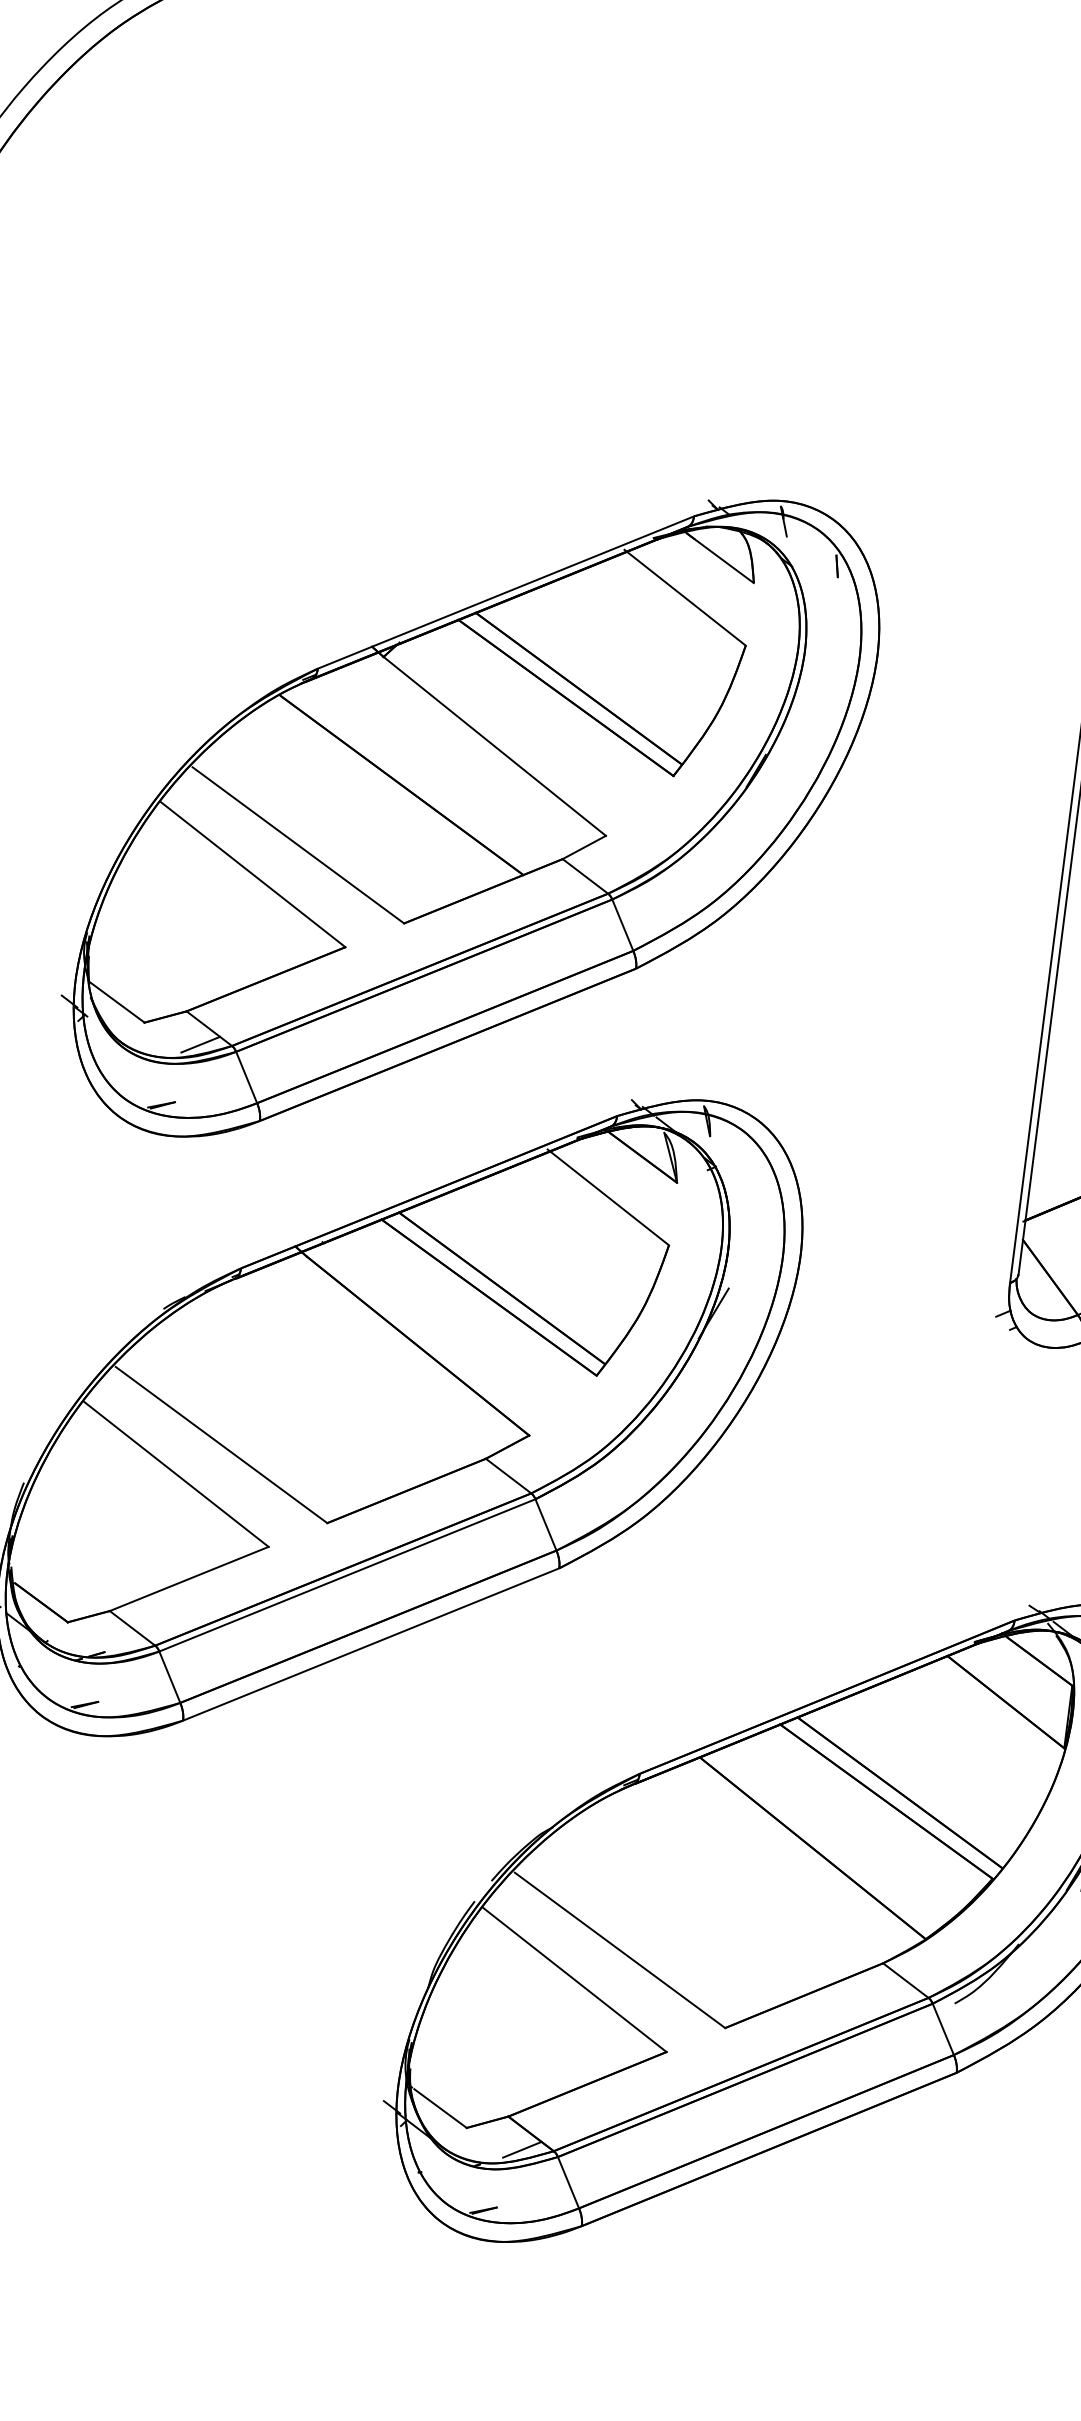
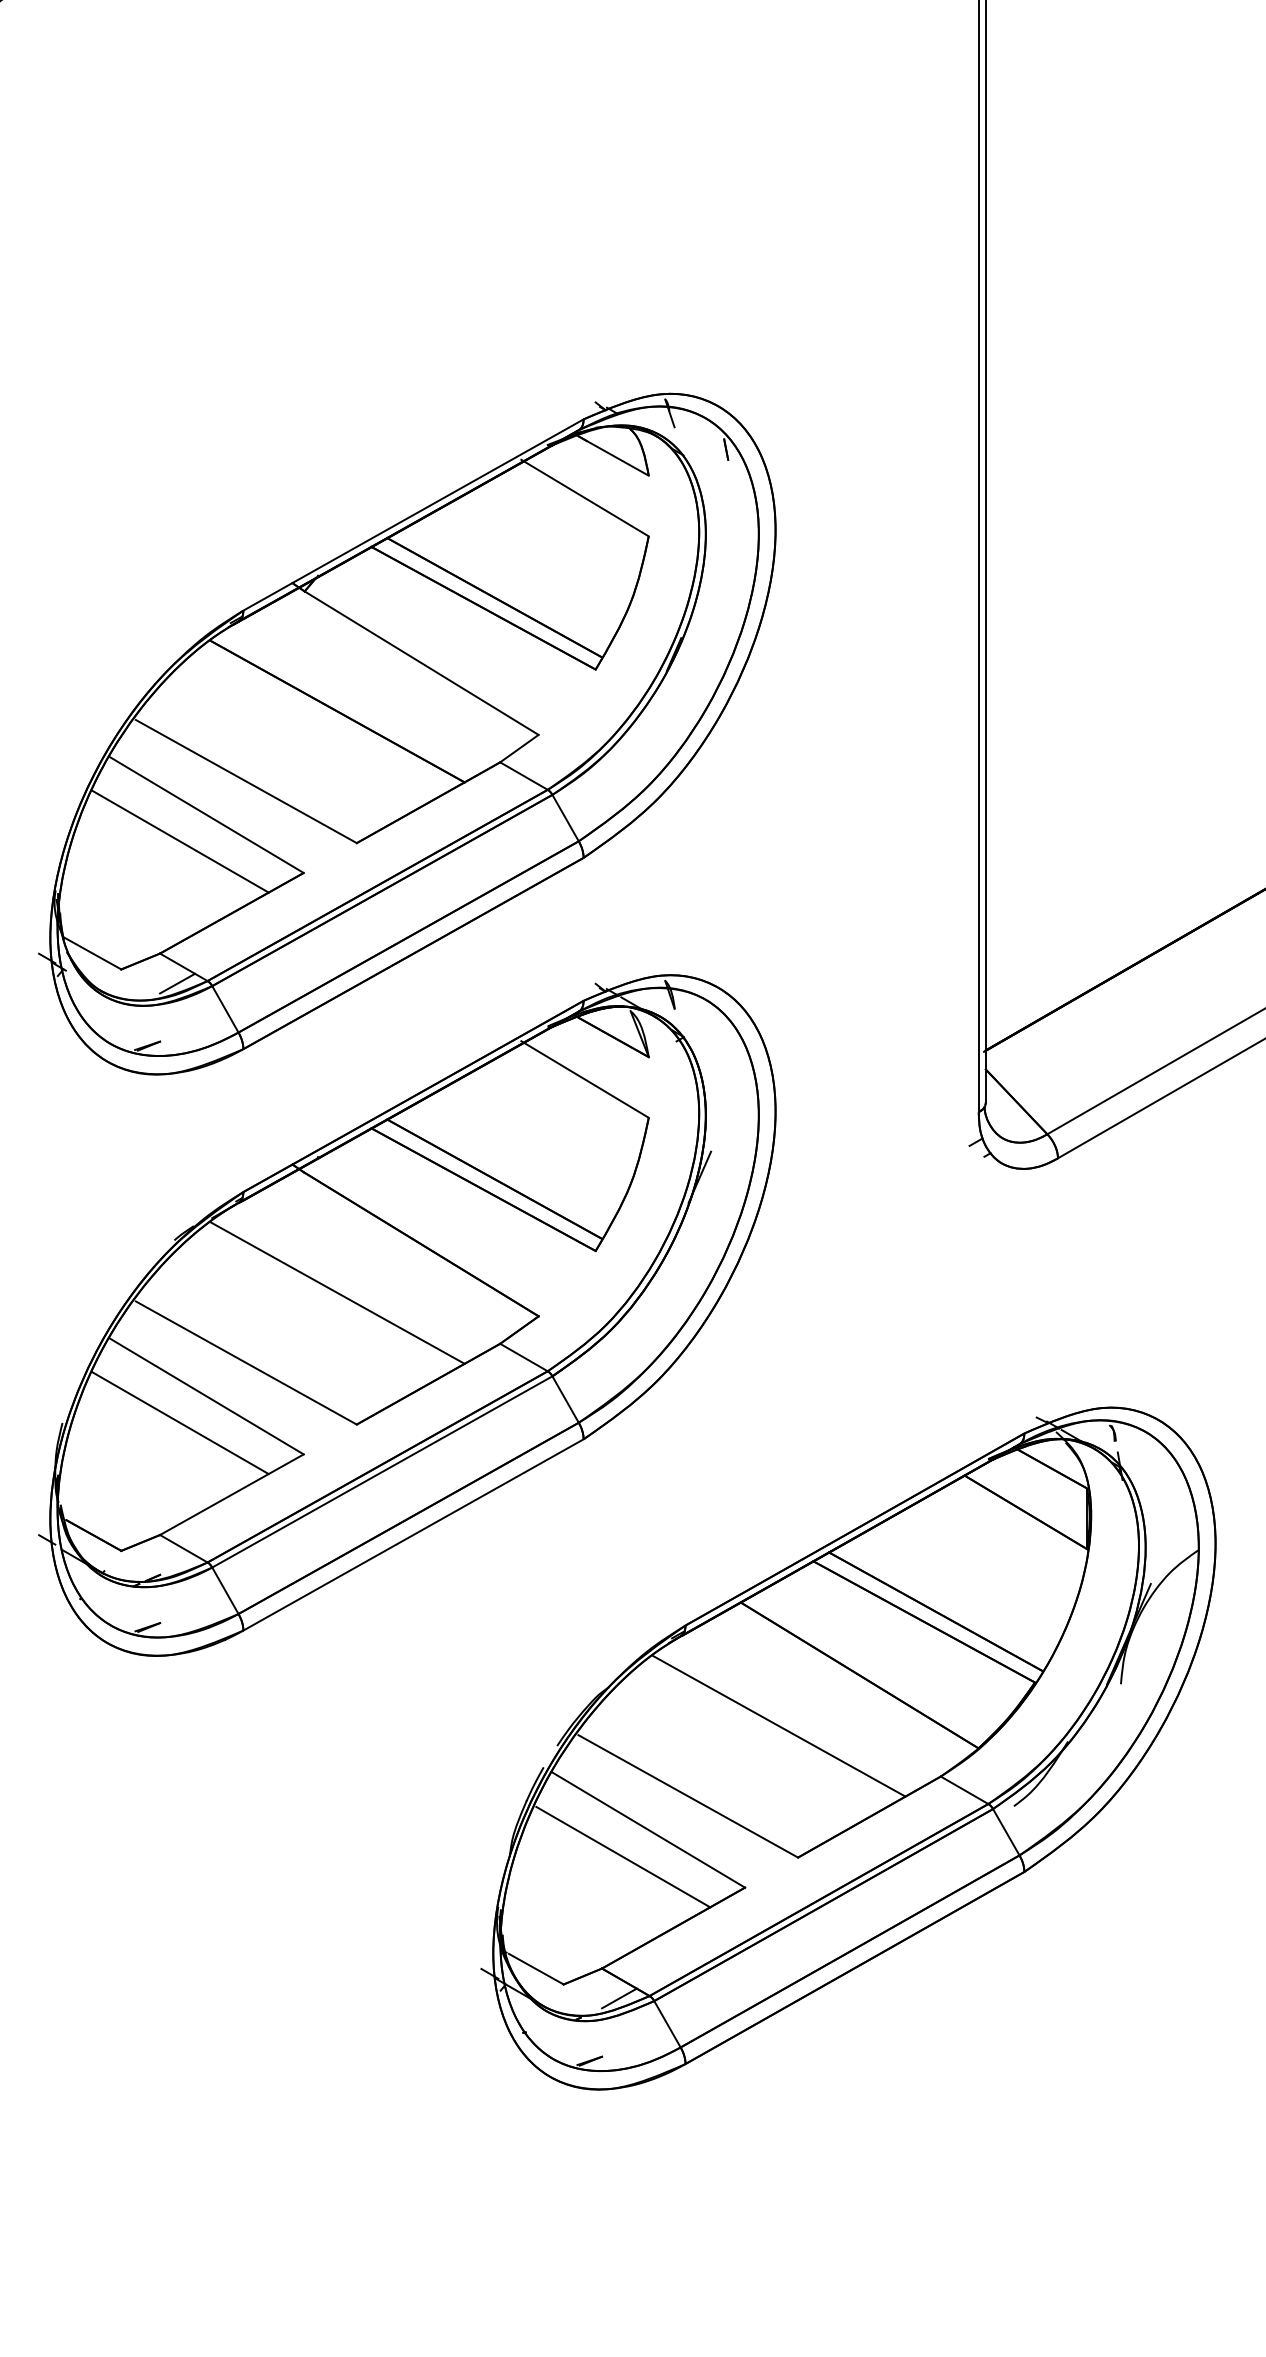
line: (222, 898) -> (180, 841), added
line: (324, 1384) -> (337, 1292), added
line: (145, 1498) -> (180, 1423), added
line: (722, 1889) -> (778, 1725), added
line: (545, 2003) -> (623, 1856), added

